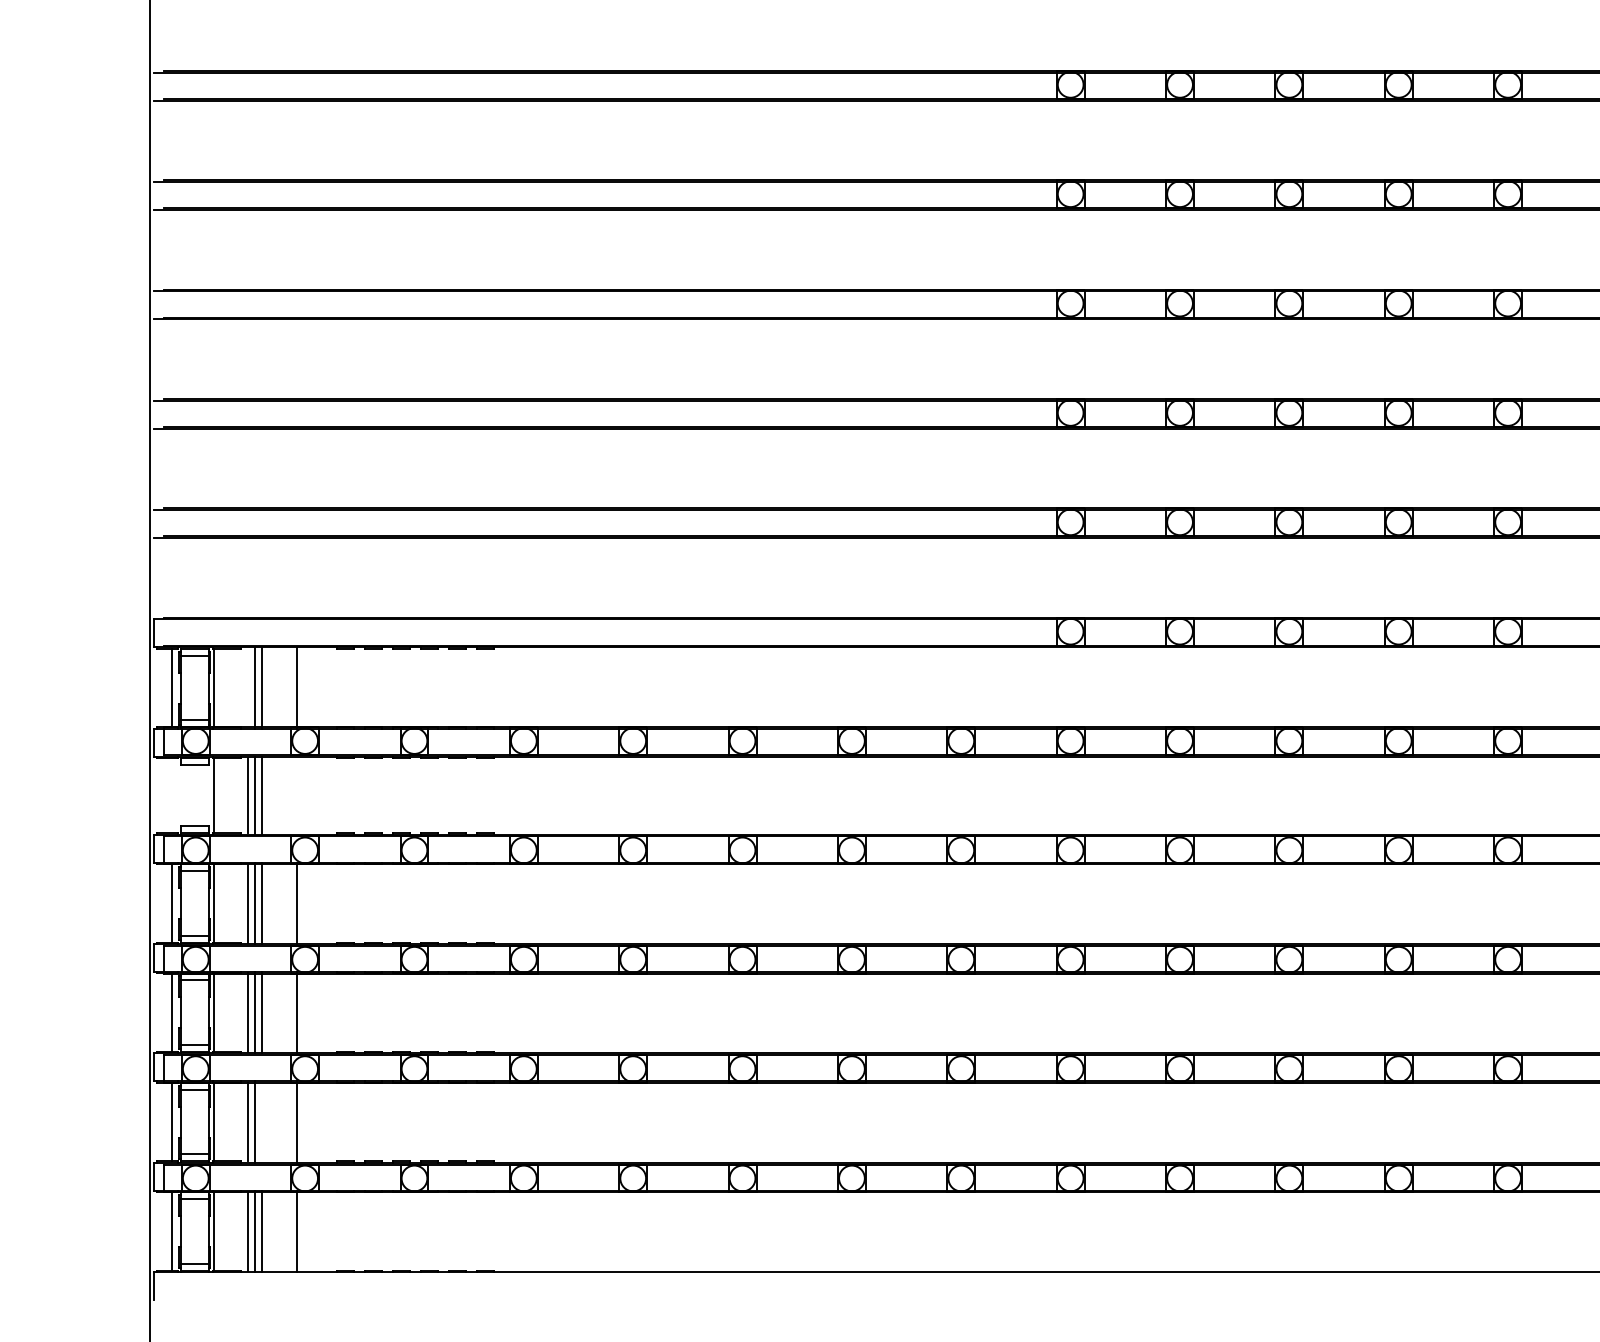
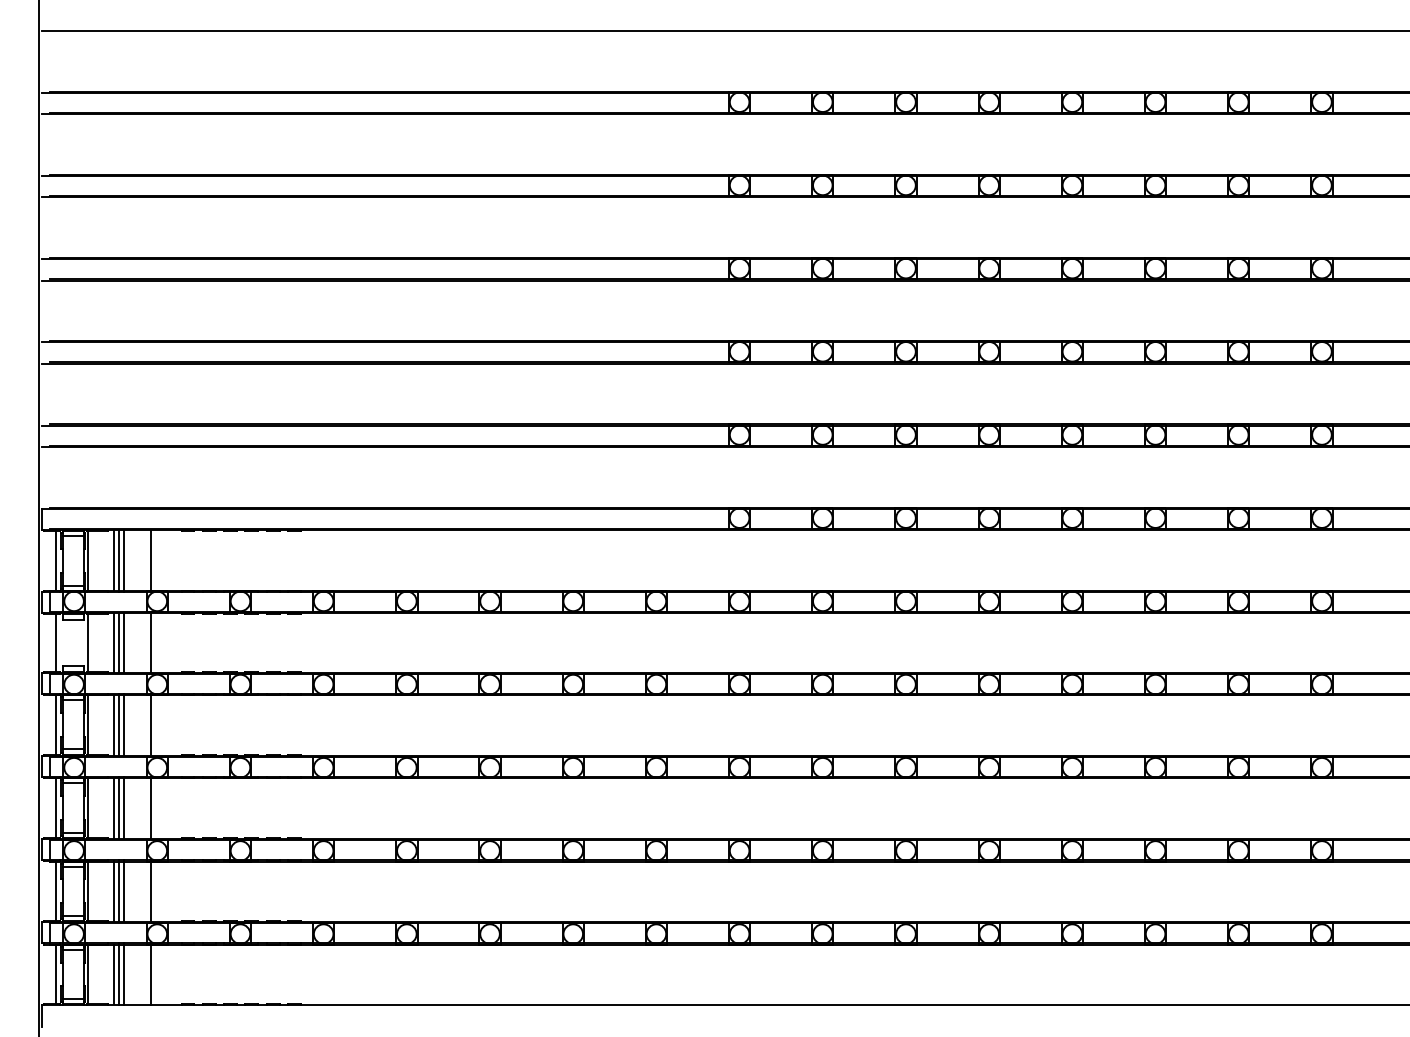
line: (247, 687) -> (113, 560), added
line: (172, 795) -> (56, 642), added
line: (296, 795) -> (150, 642), added
line: (262, 1122) -> (124, 891), added

